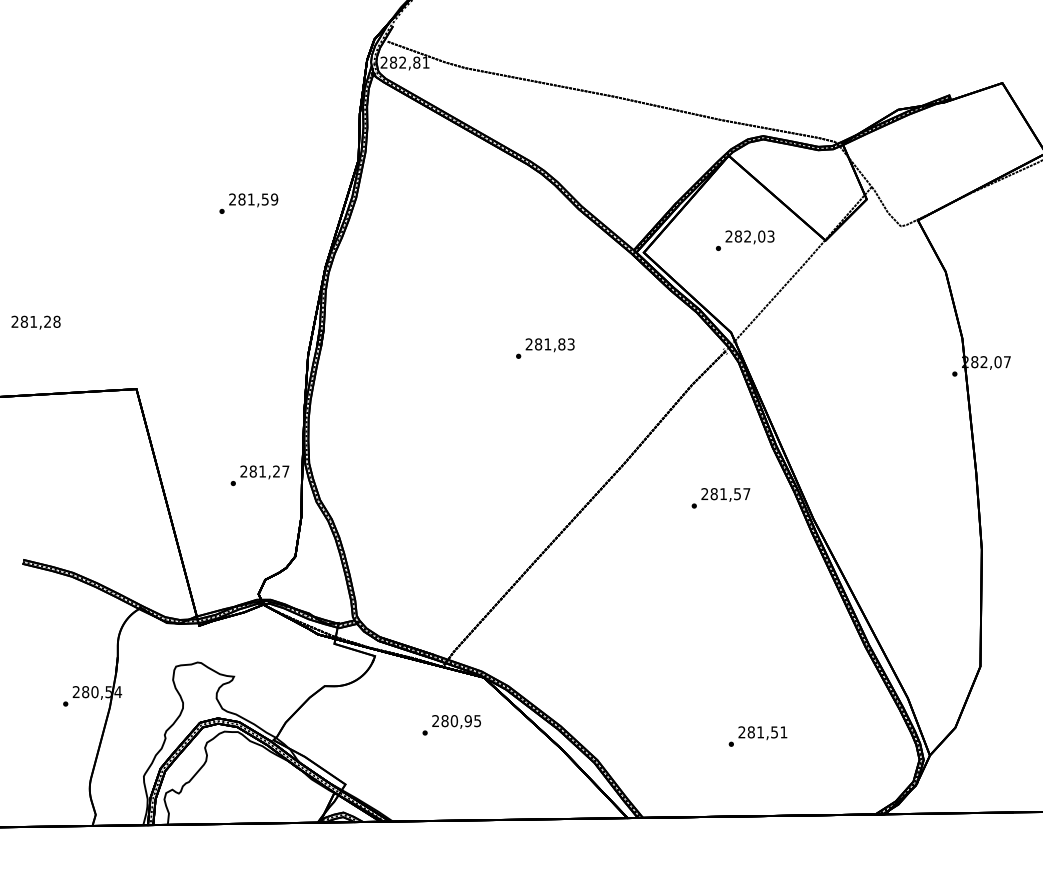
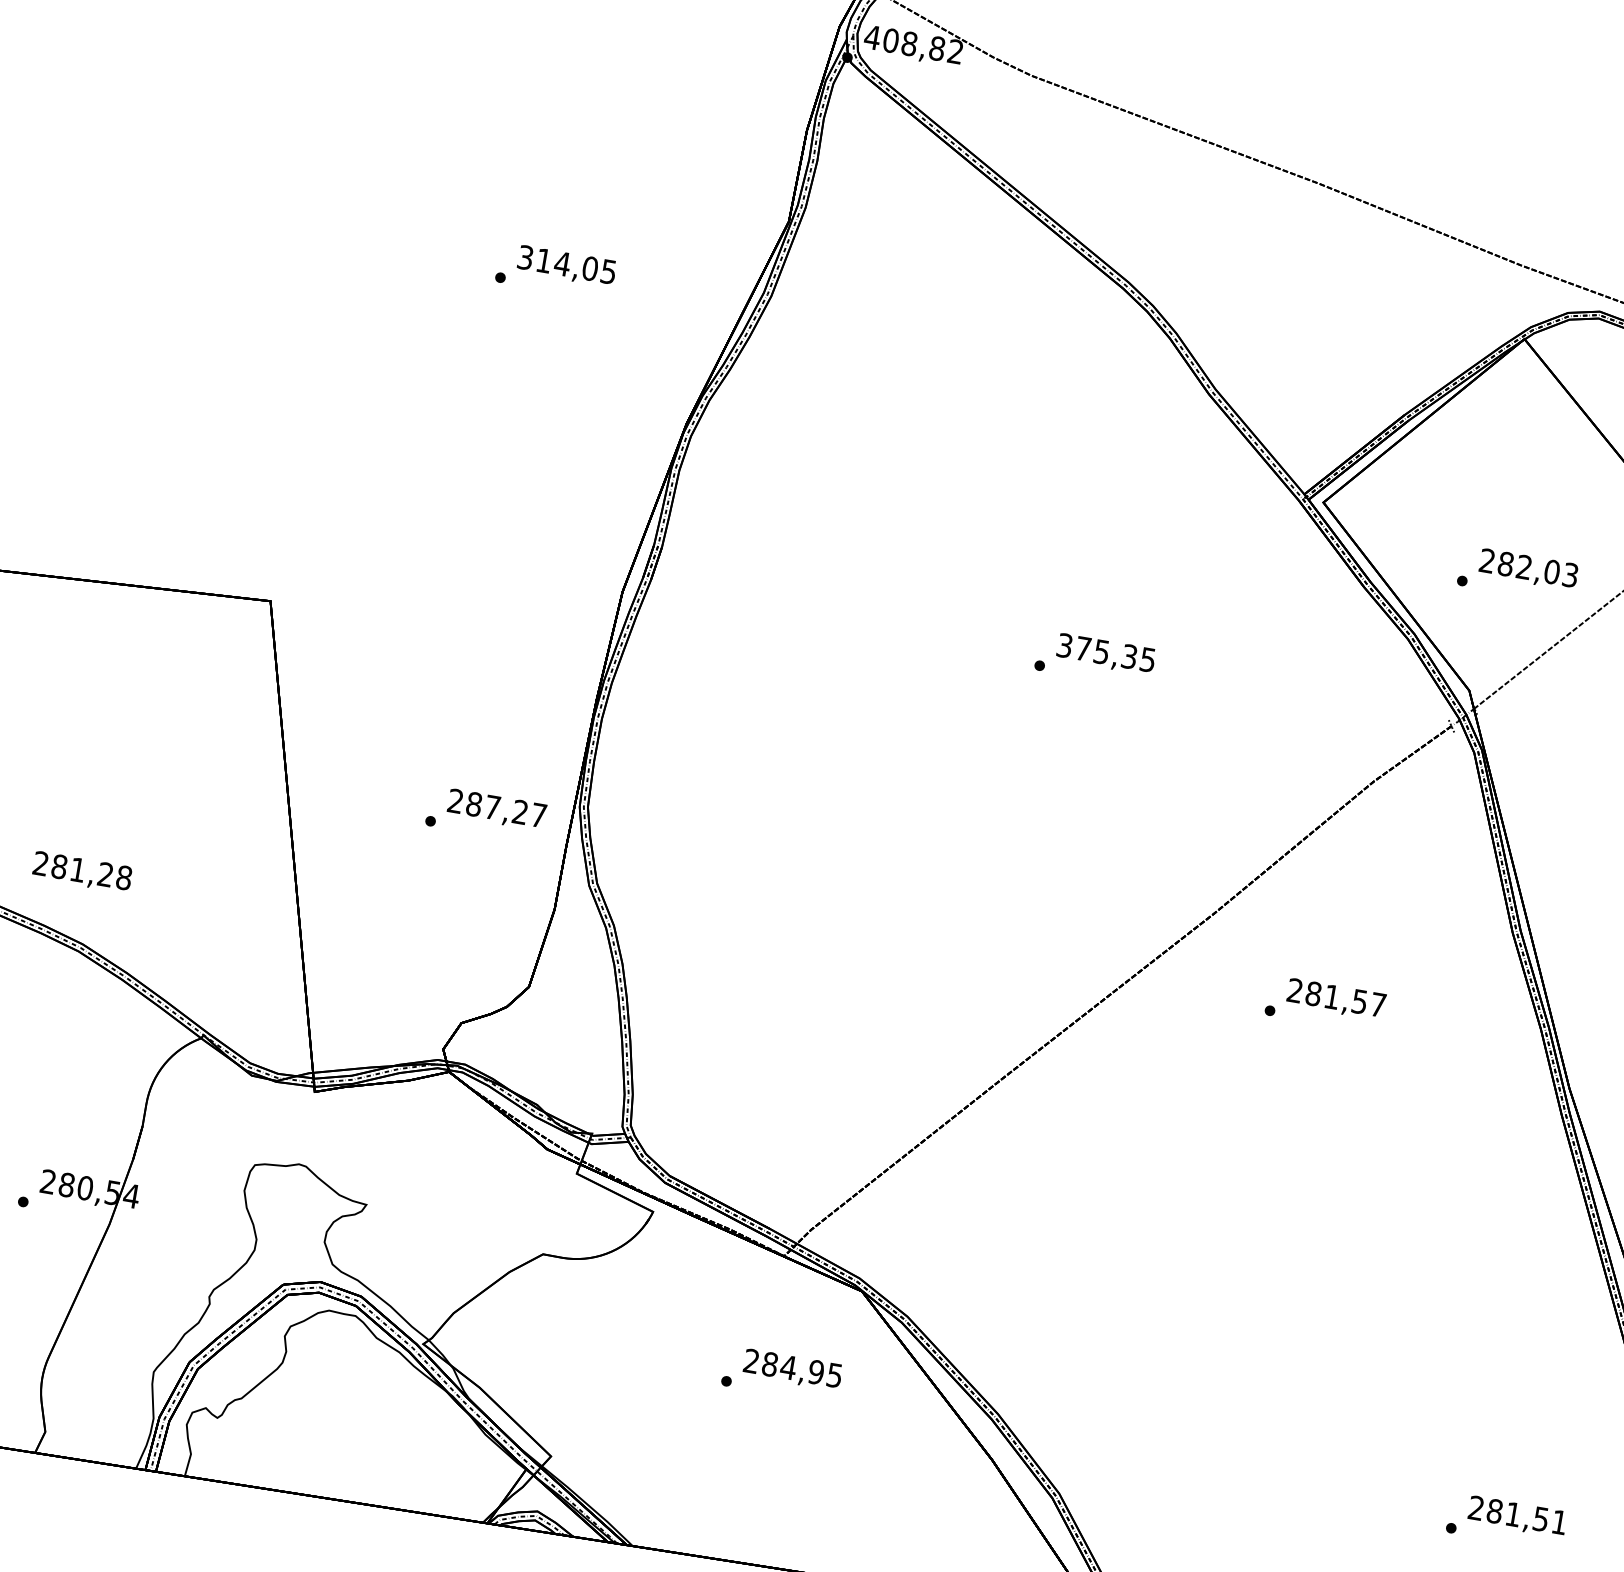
text: (404, 62) -> (912, 44), 282,81 -> 408,82
text: (253, 199) -> (566, 264), 281,59 -> 314,05
text: (745, 240) -> (1518, 574), moved
text: (35, 322) -> (81, 871), moved
text: (549, 344) -> (1104, 652), 281,83 -> 375,35
text: (262, 471) -> (492, 807), 281,27 -> 287,27
text: (720, 498) -> (1324, 1004), moved
text: (454, 721) -> (788, 1368), 280,95 -> 284,95
text: (757, 736) -> (1505, 1521), moved

